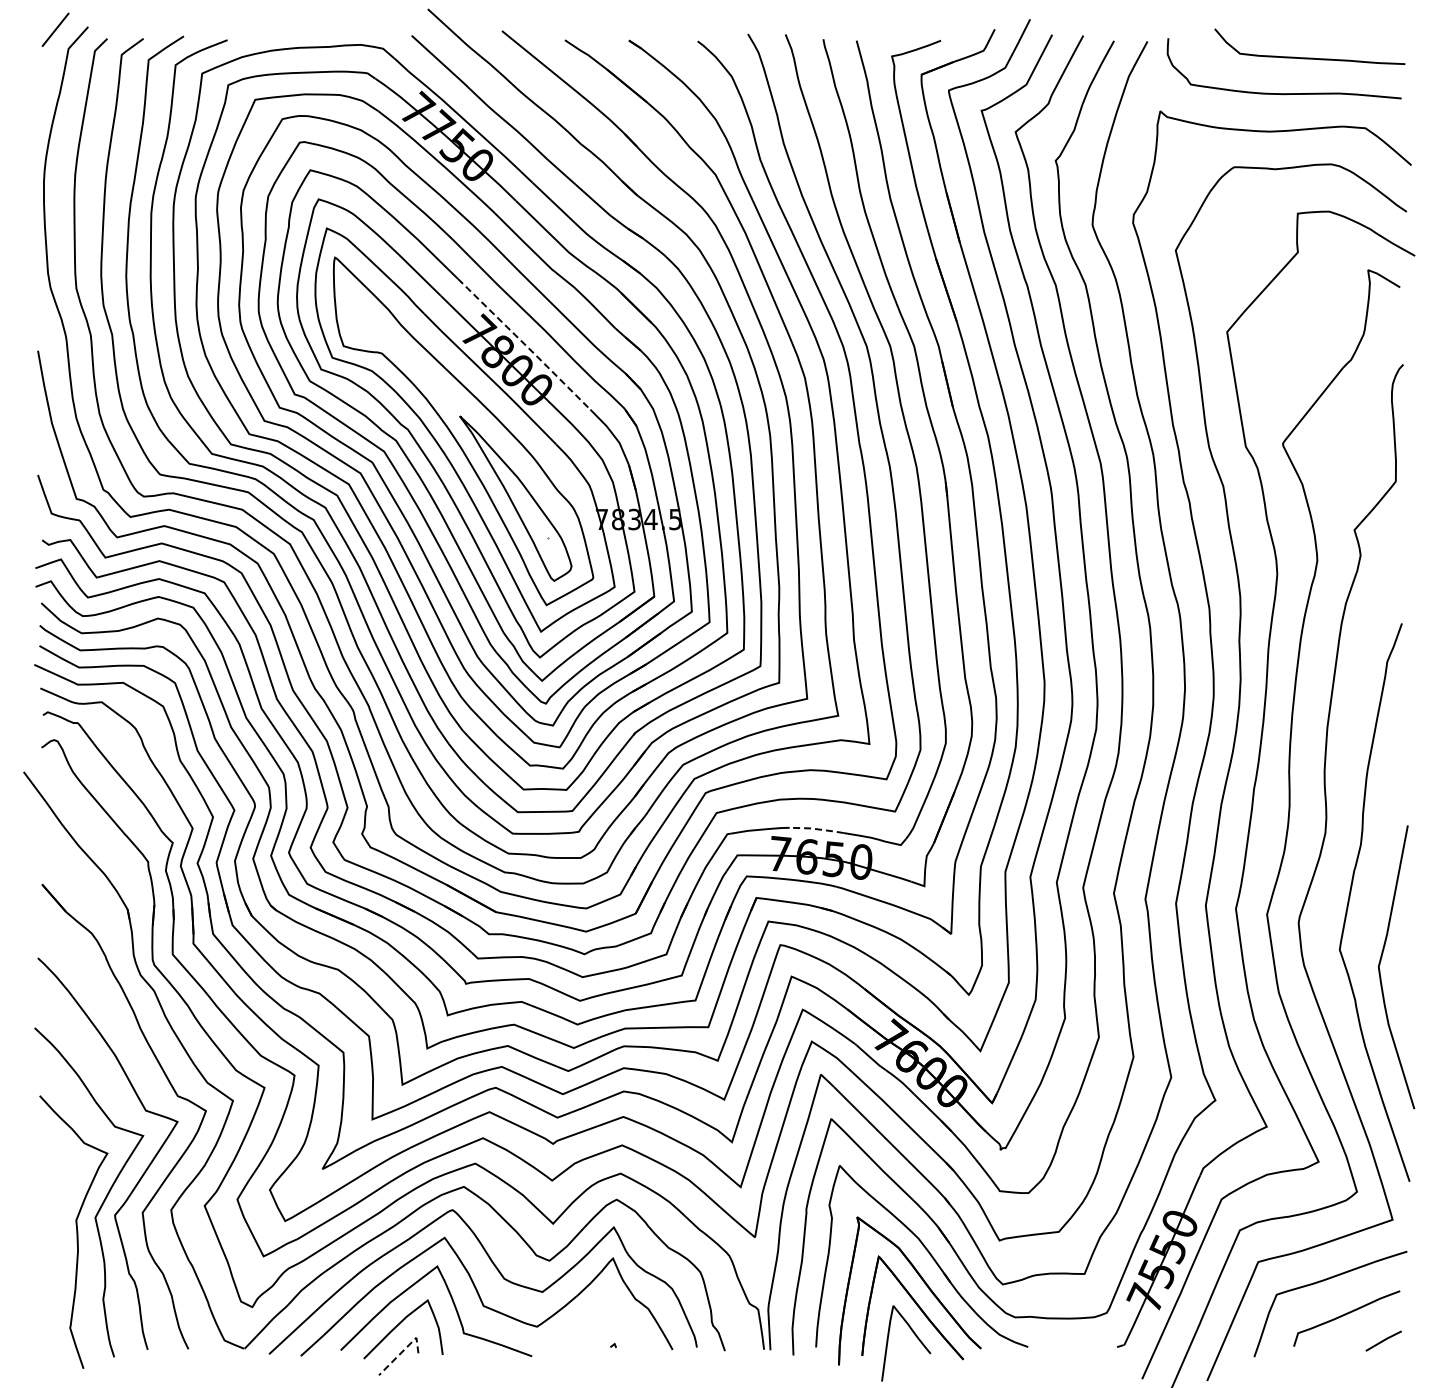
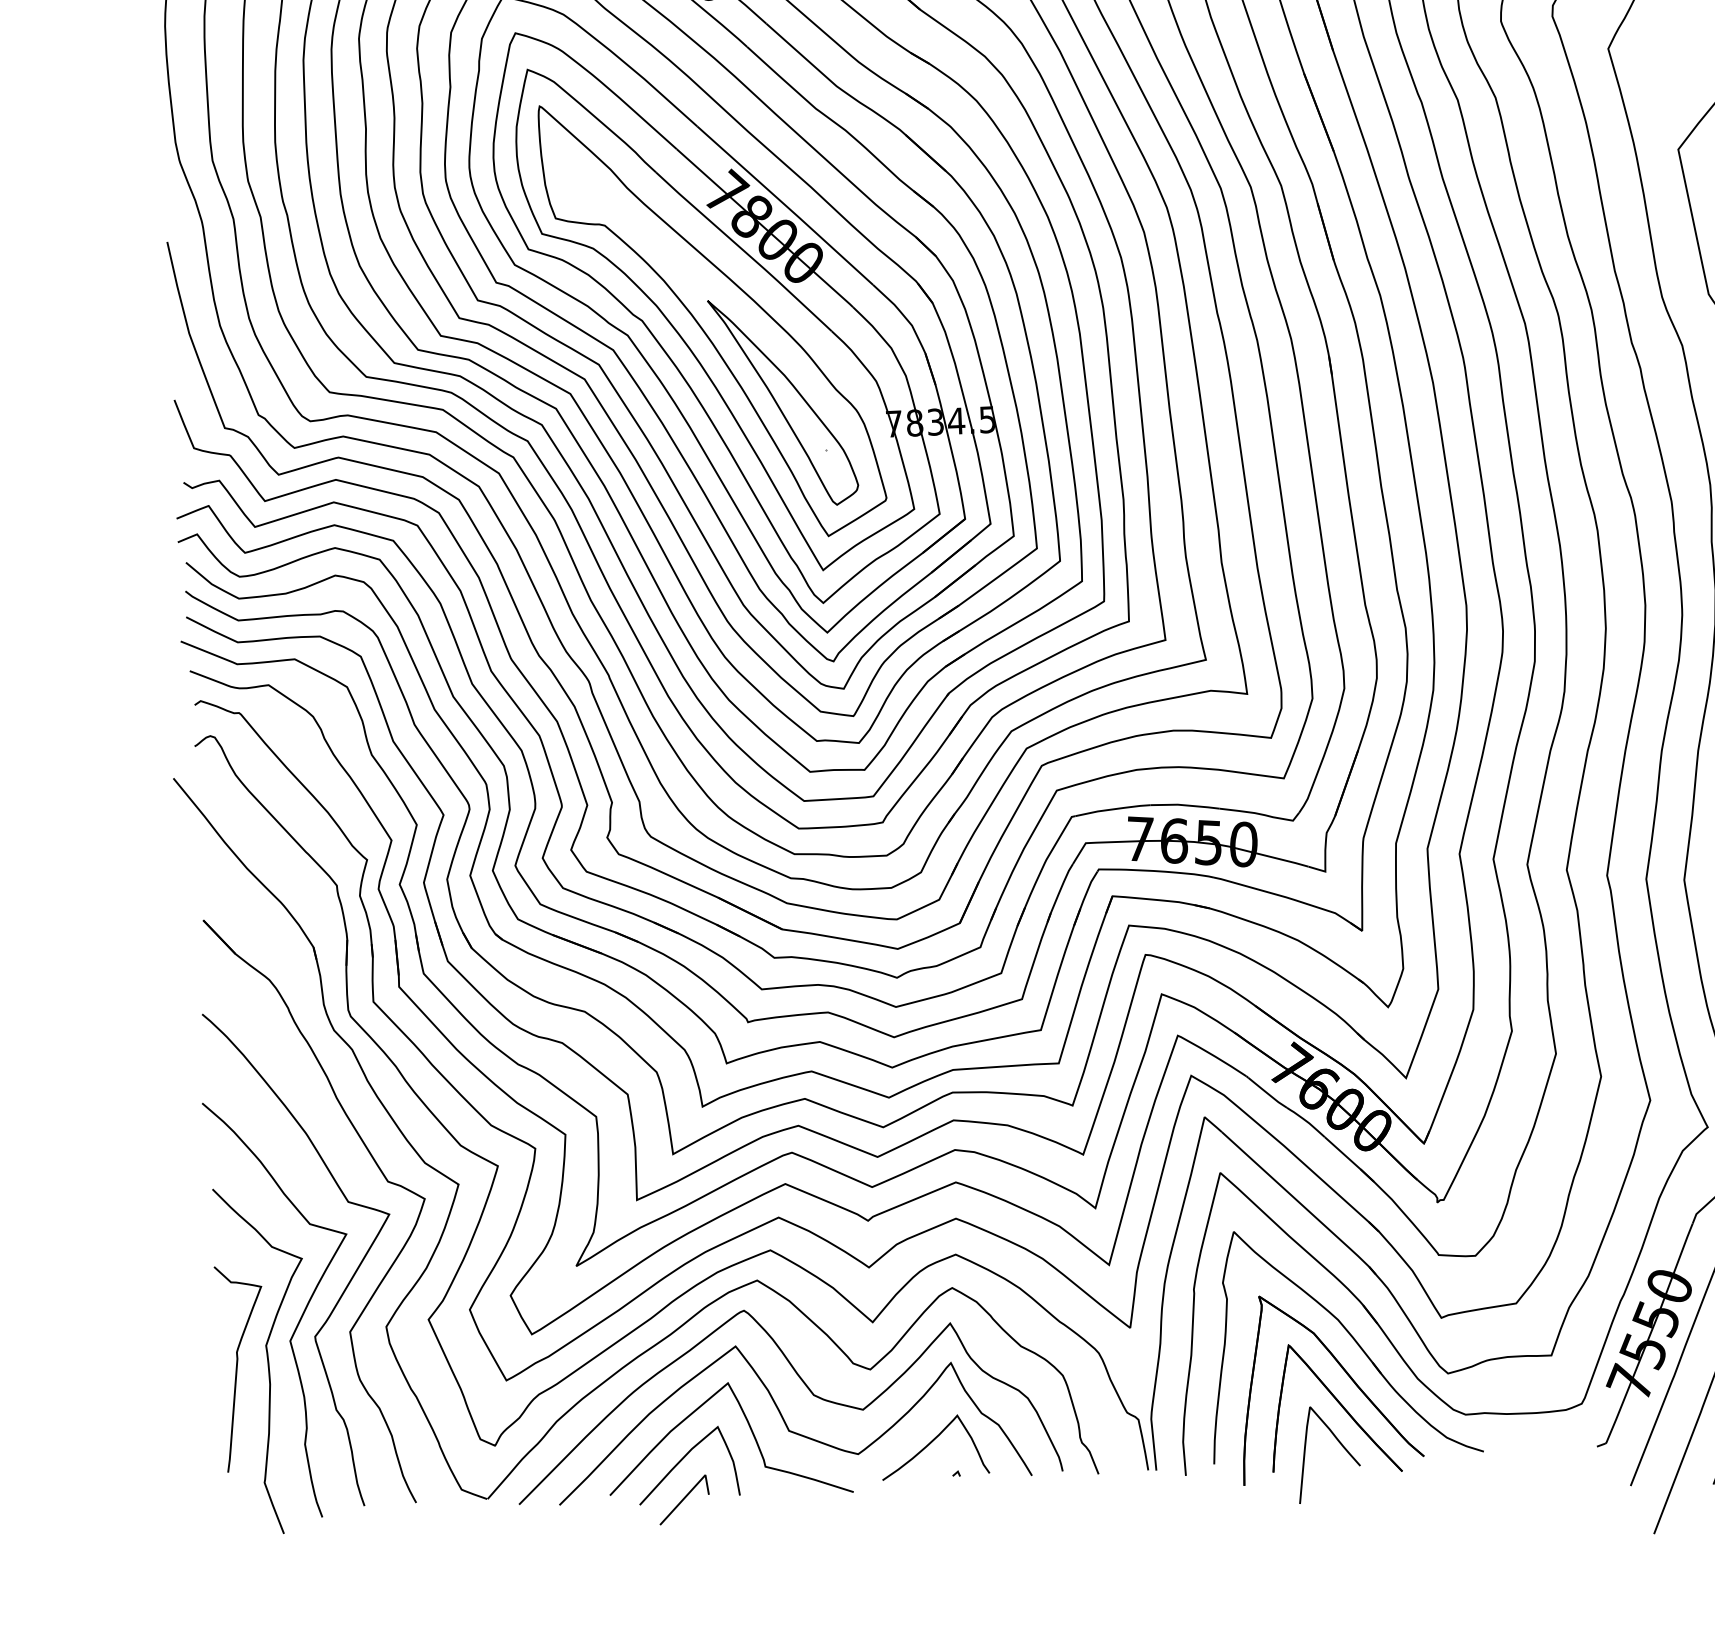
line: (525, 344) -> (786, 205), dashed -> solid
line: (816, 829) -> (1184, 805), dashed -> solid
curve: (53, 1237) -> (238, 1368), added
curve: (595, 1320) -> (932, 1442), added
line: (403, 1350) -> (689, 1492), dashed -> solid

